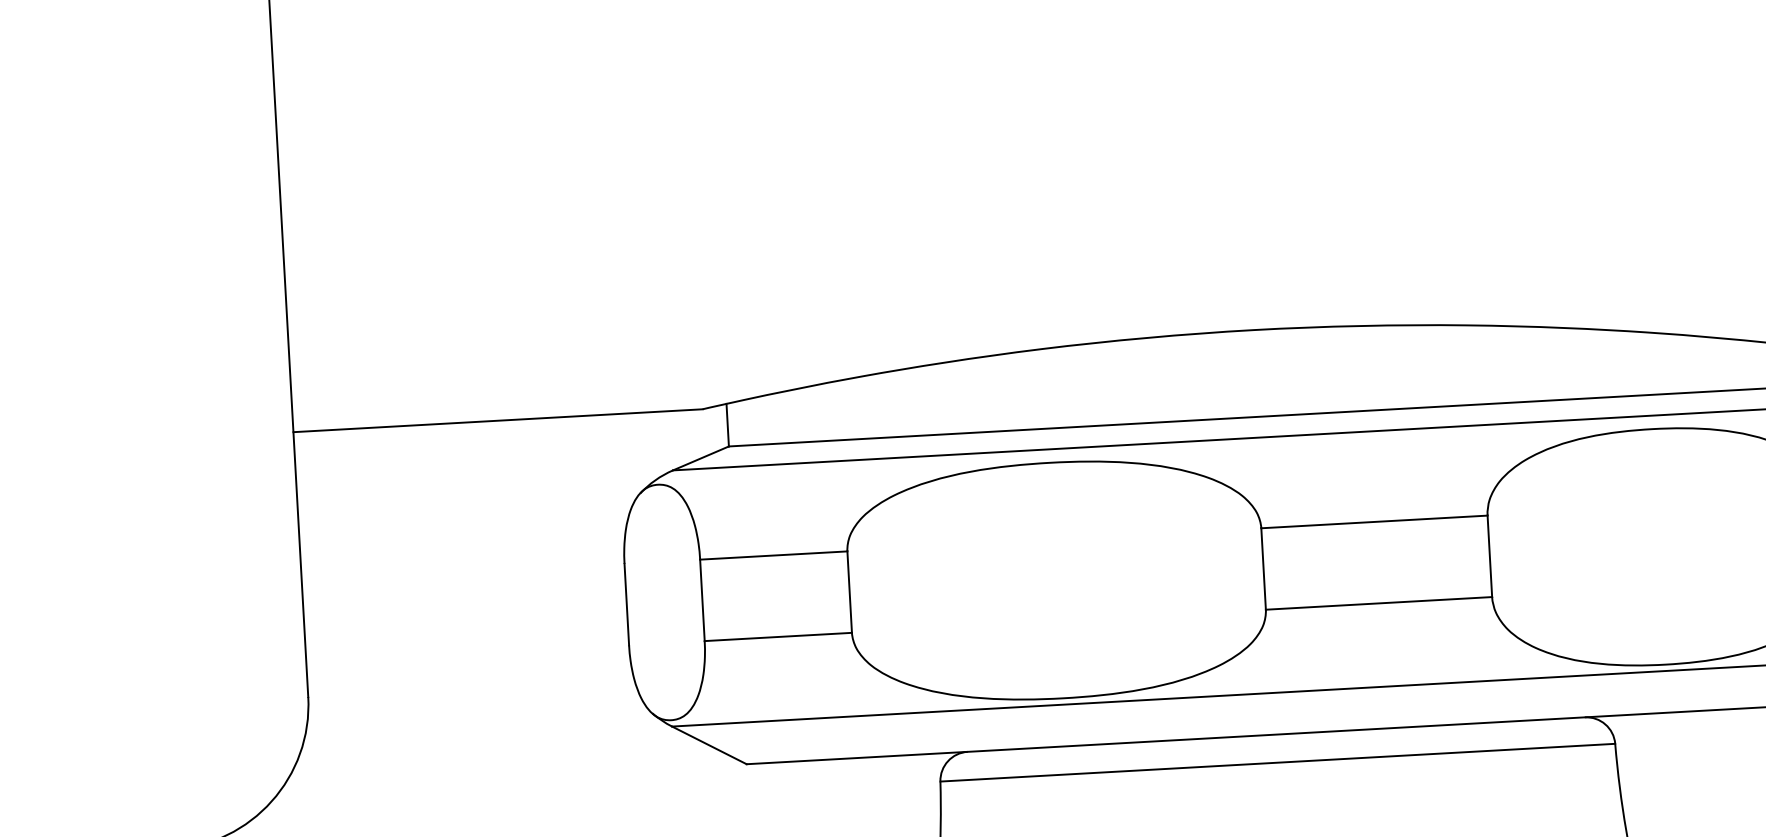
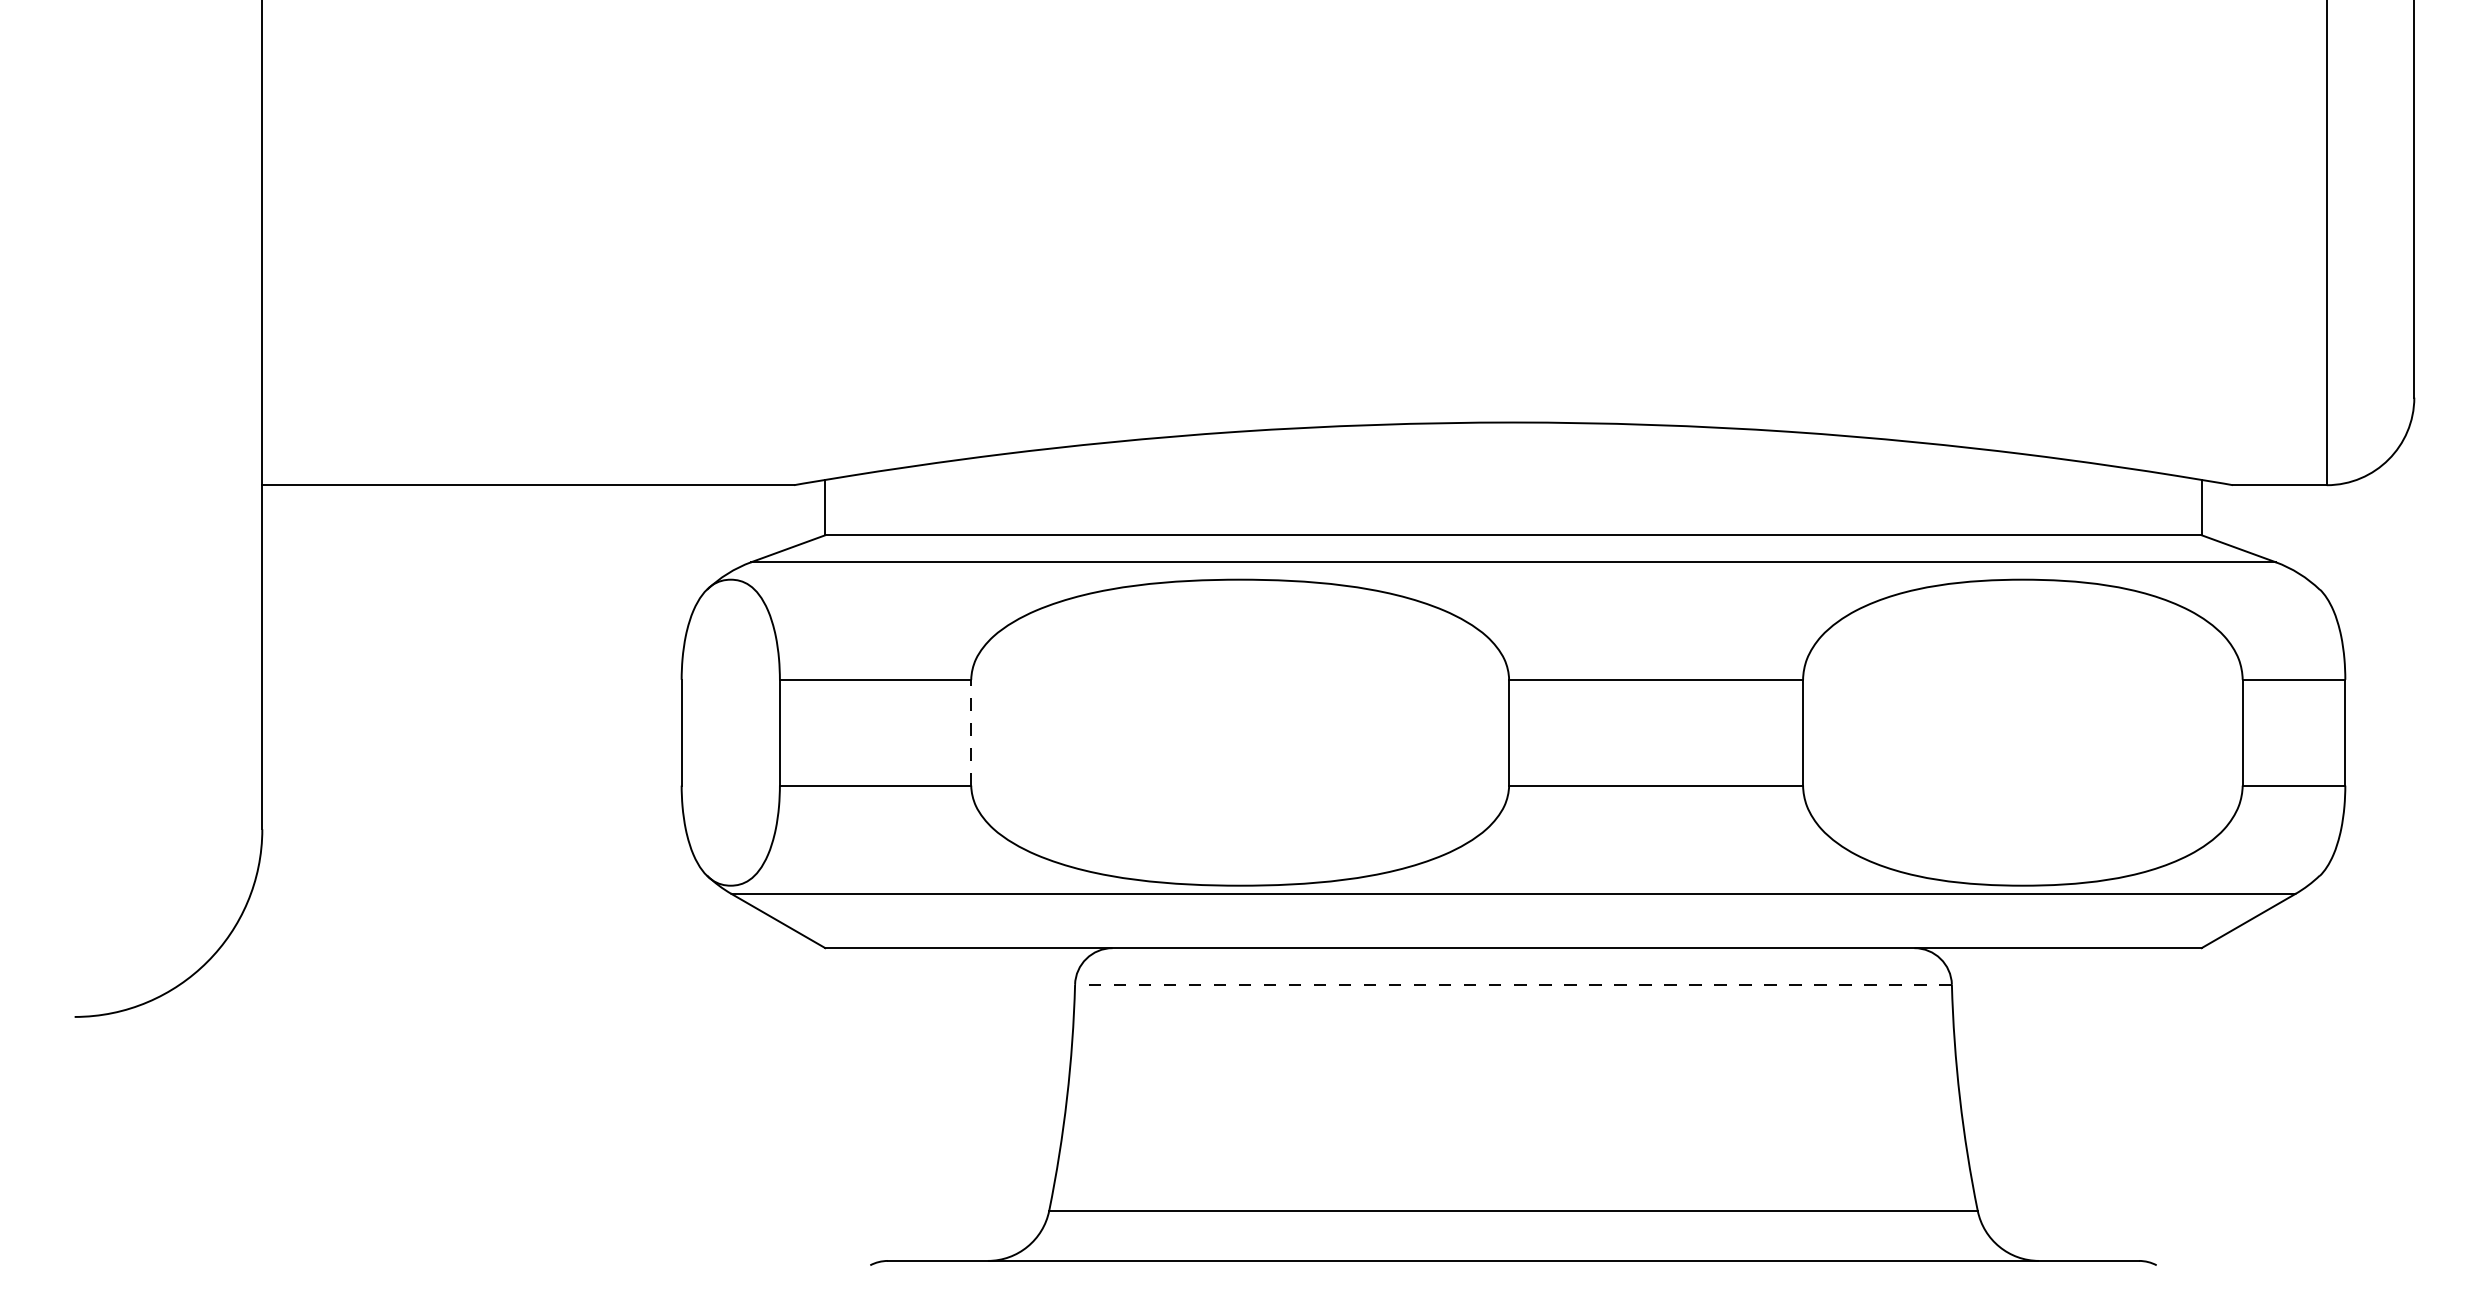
line: (849, 591) -> (971, 732), solid -> dashed
line: (1277, 762) -> (1512, 984), solid -> dashed

